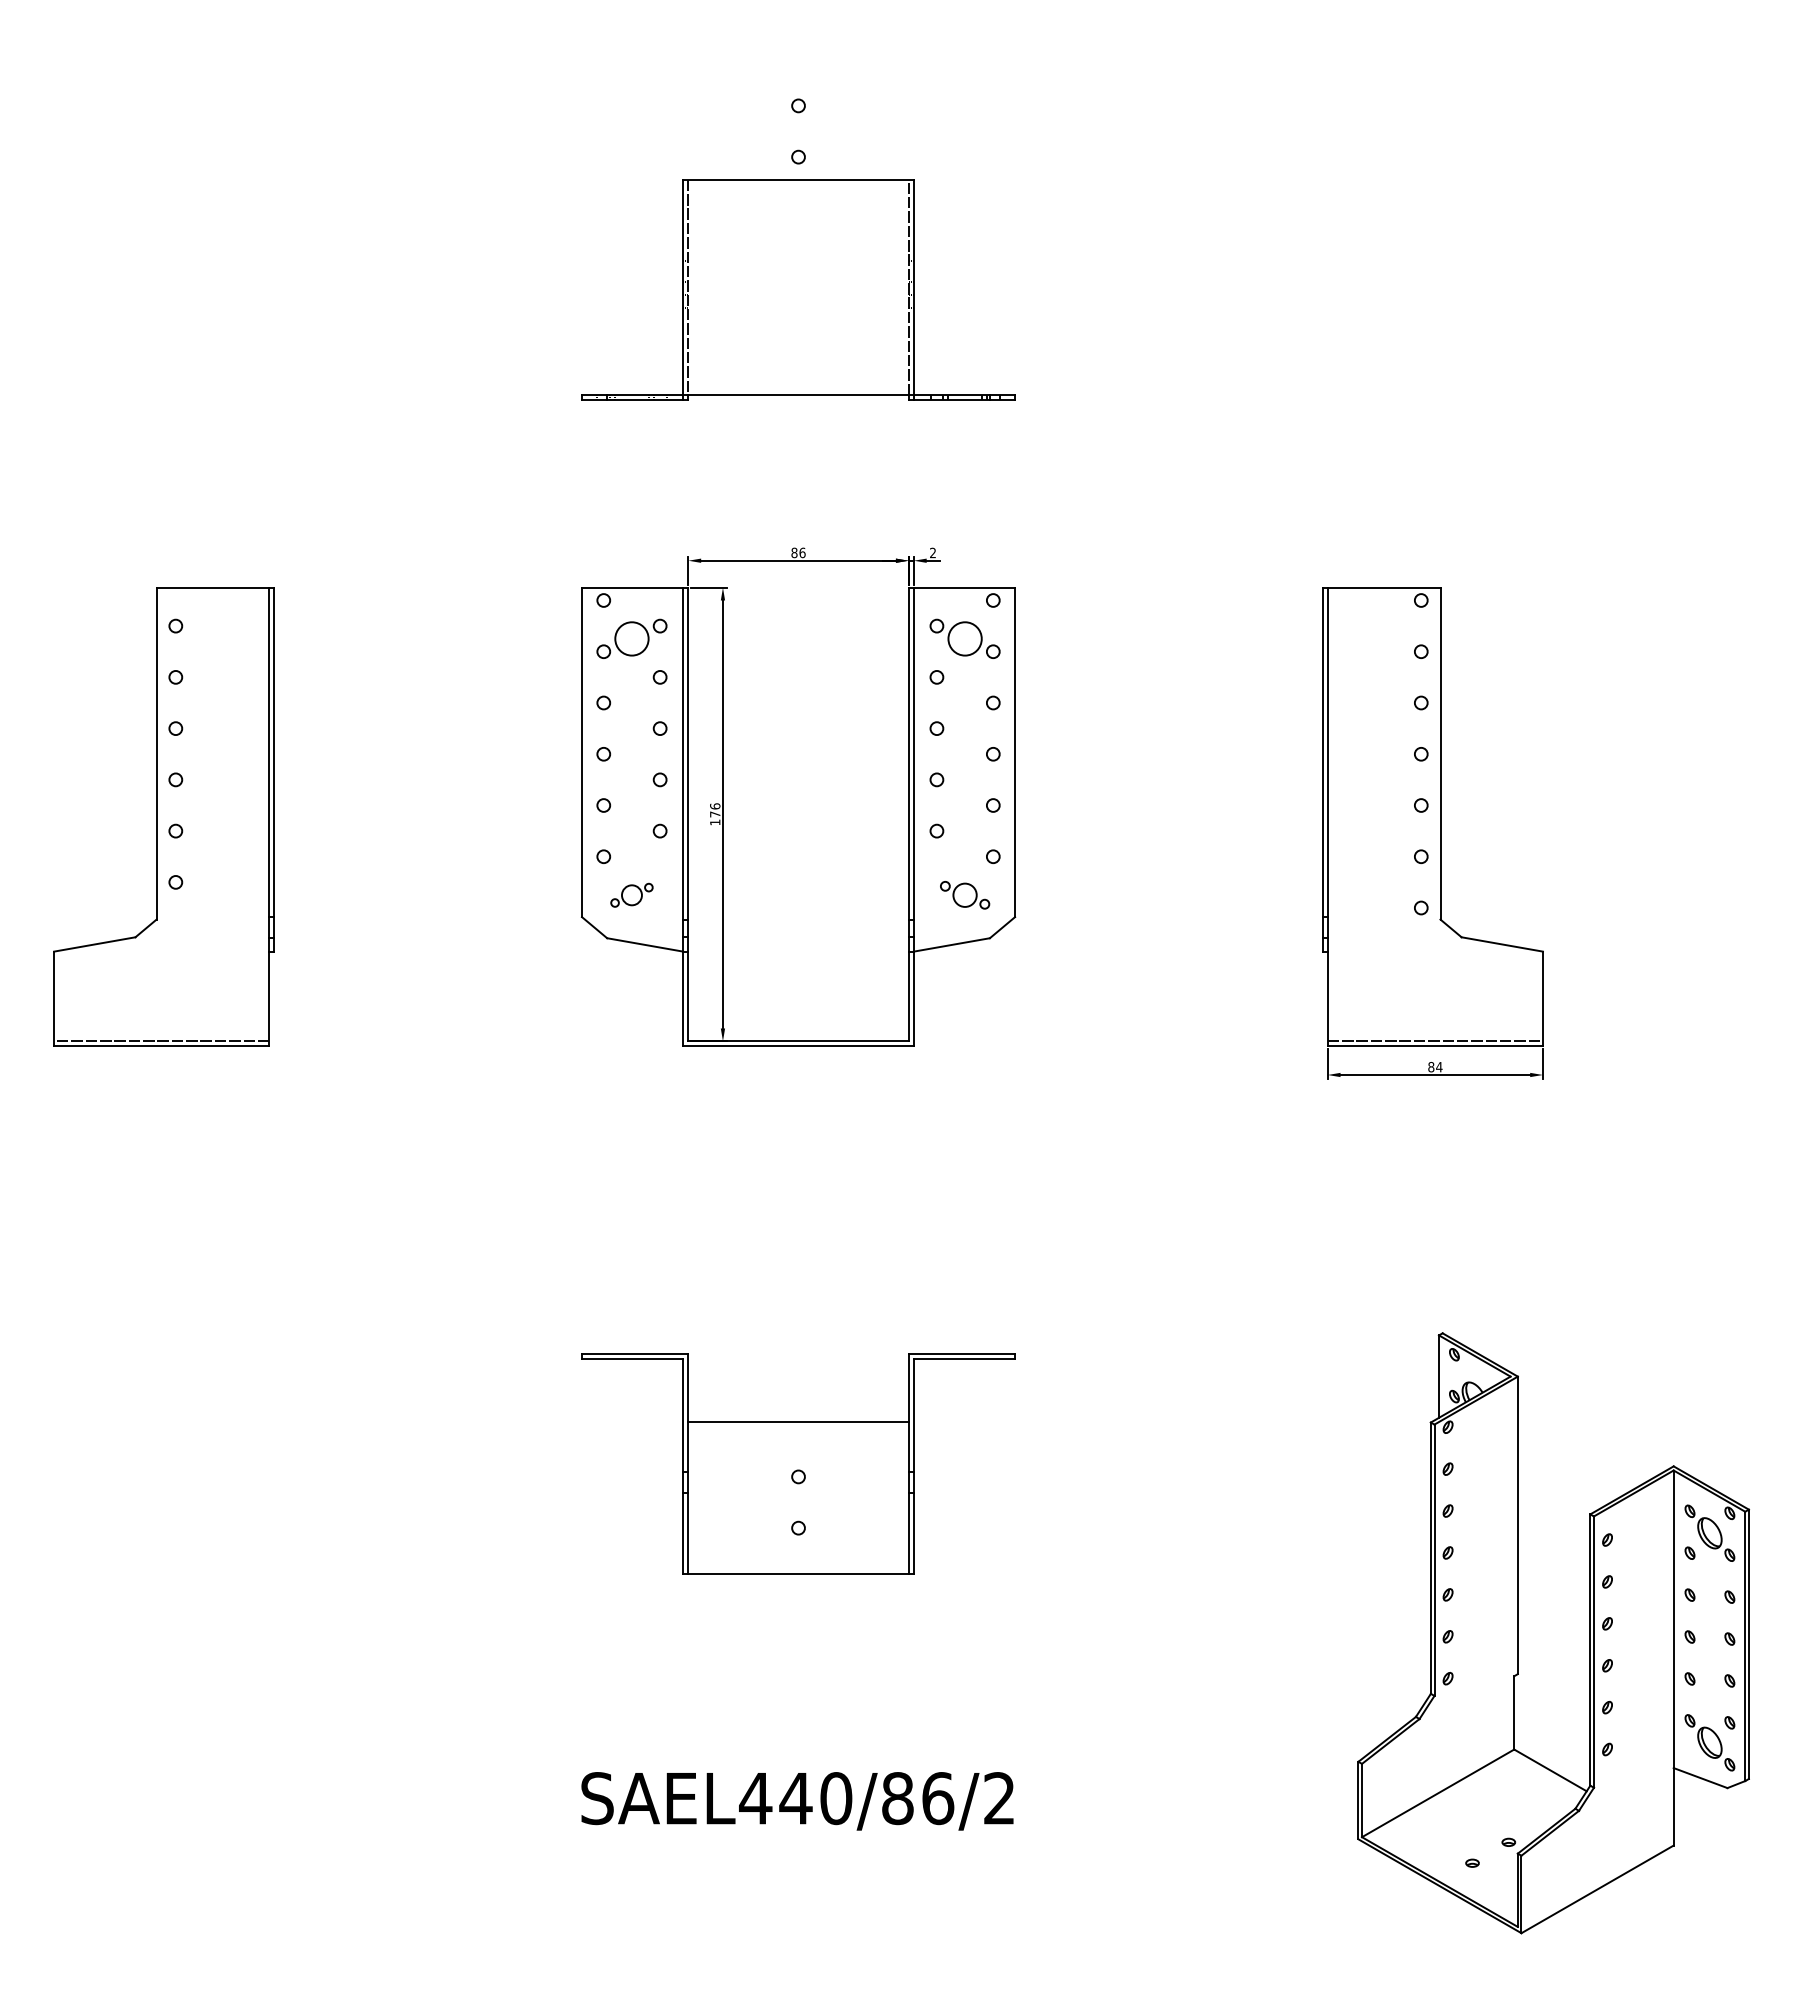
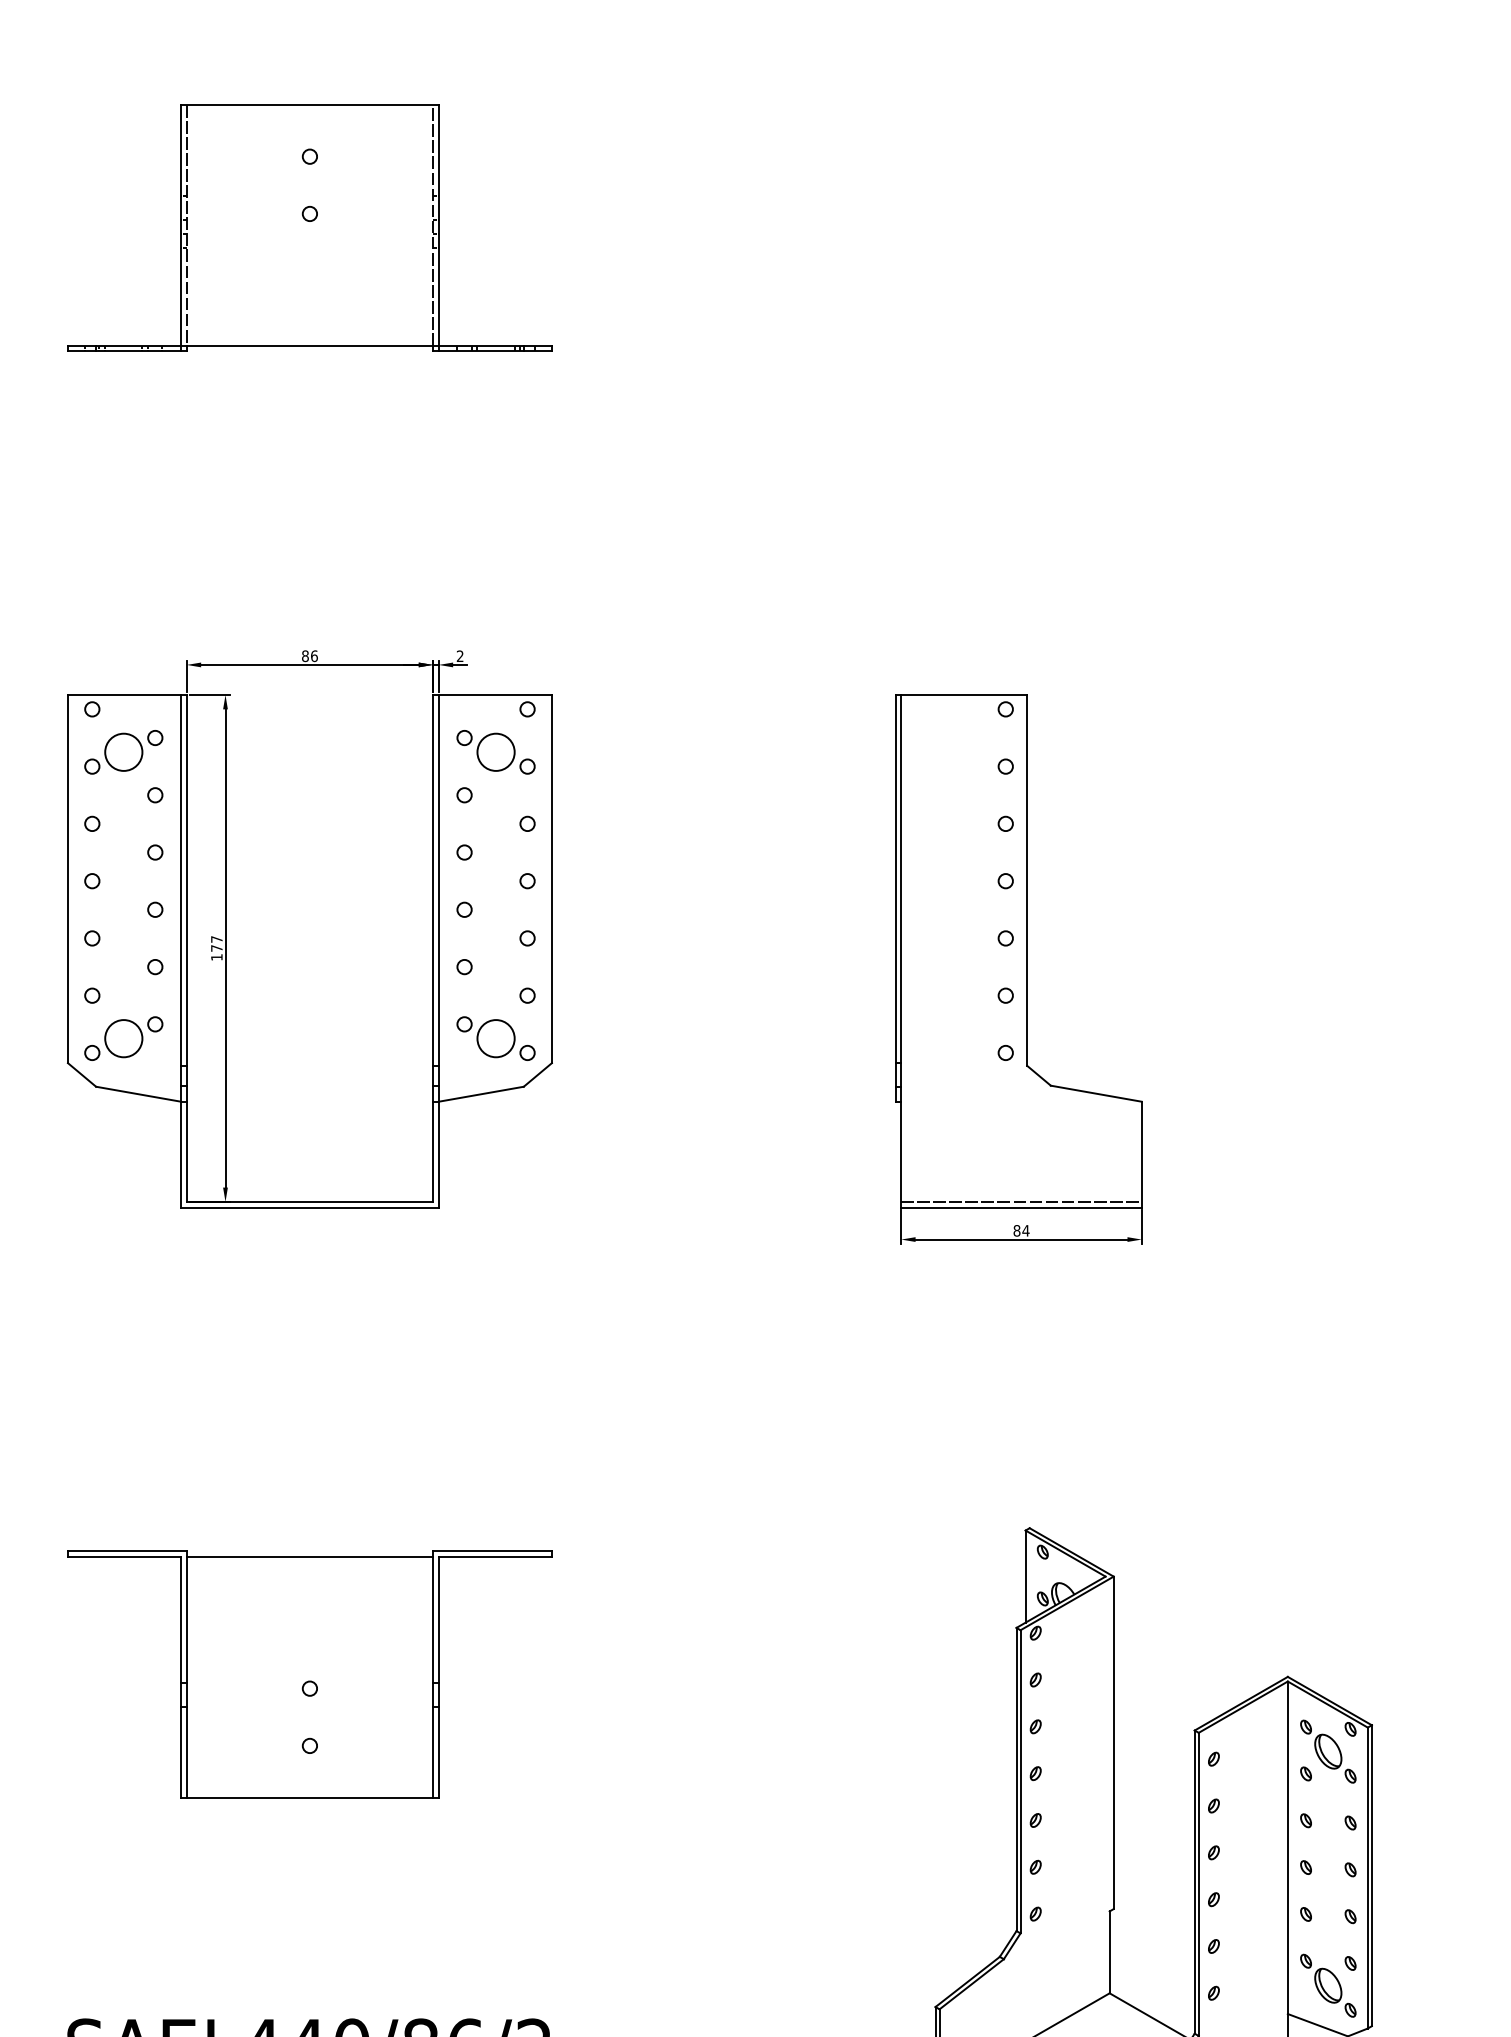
part: (798, 289) -> (309, 227), moved
text: (715, 806) -> (217, 939), 176 -> 177
part: (631, 895) -> (123, 1039), size x1.67
part: (964, 895) -> (495, 1039), size x1.43
line: (798, 1422) -> (309, 1557), moved

